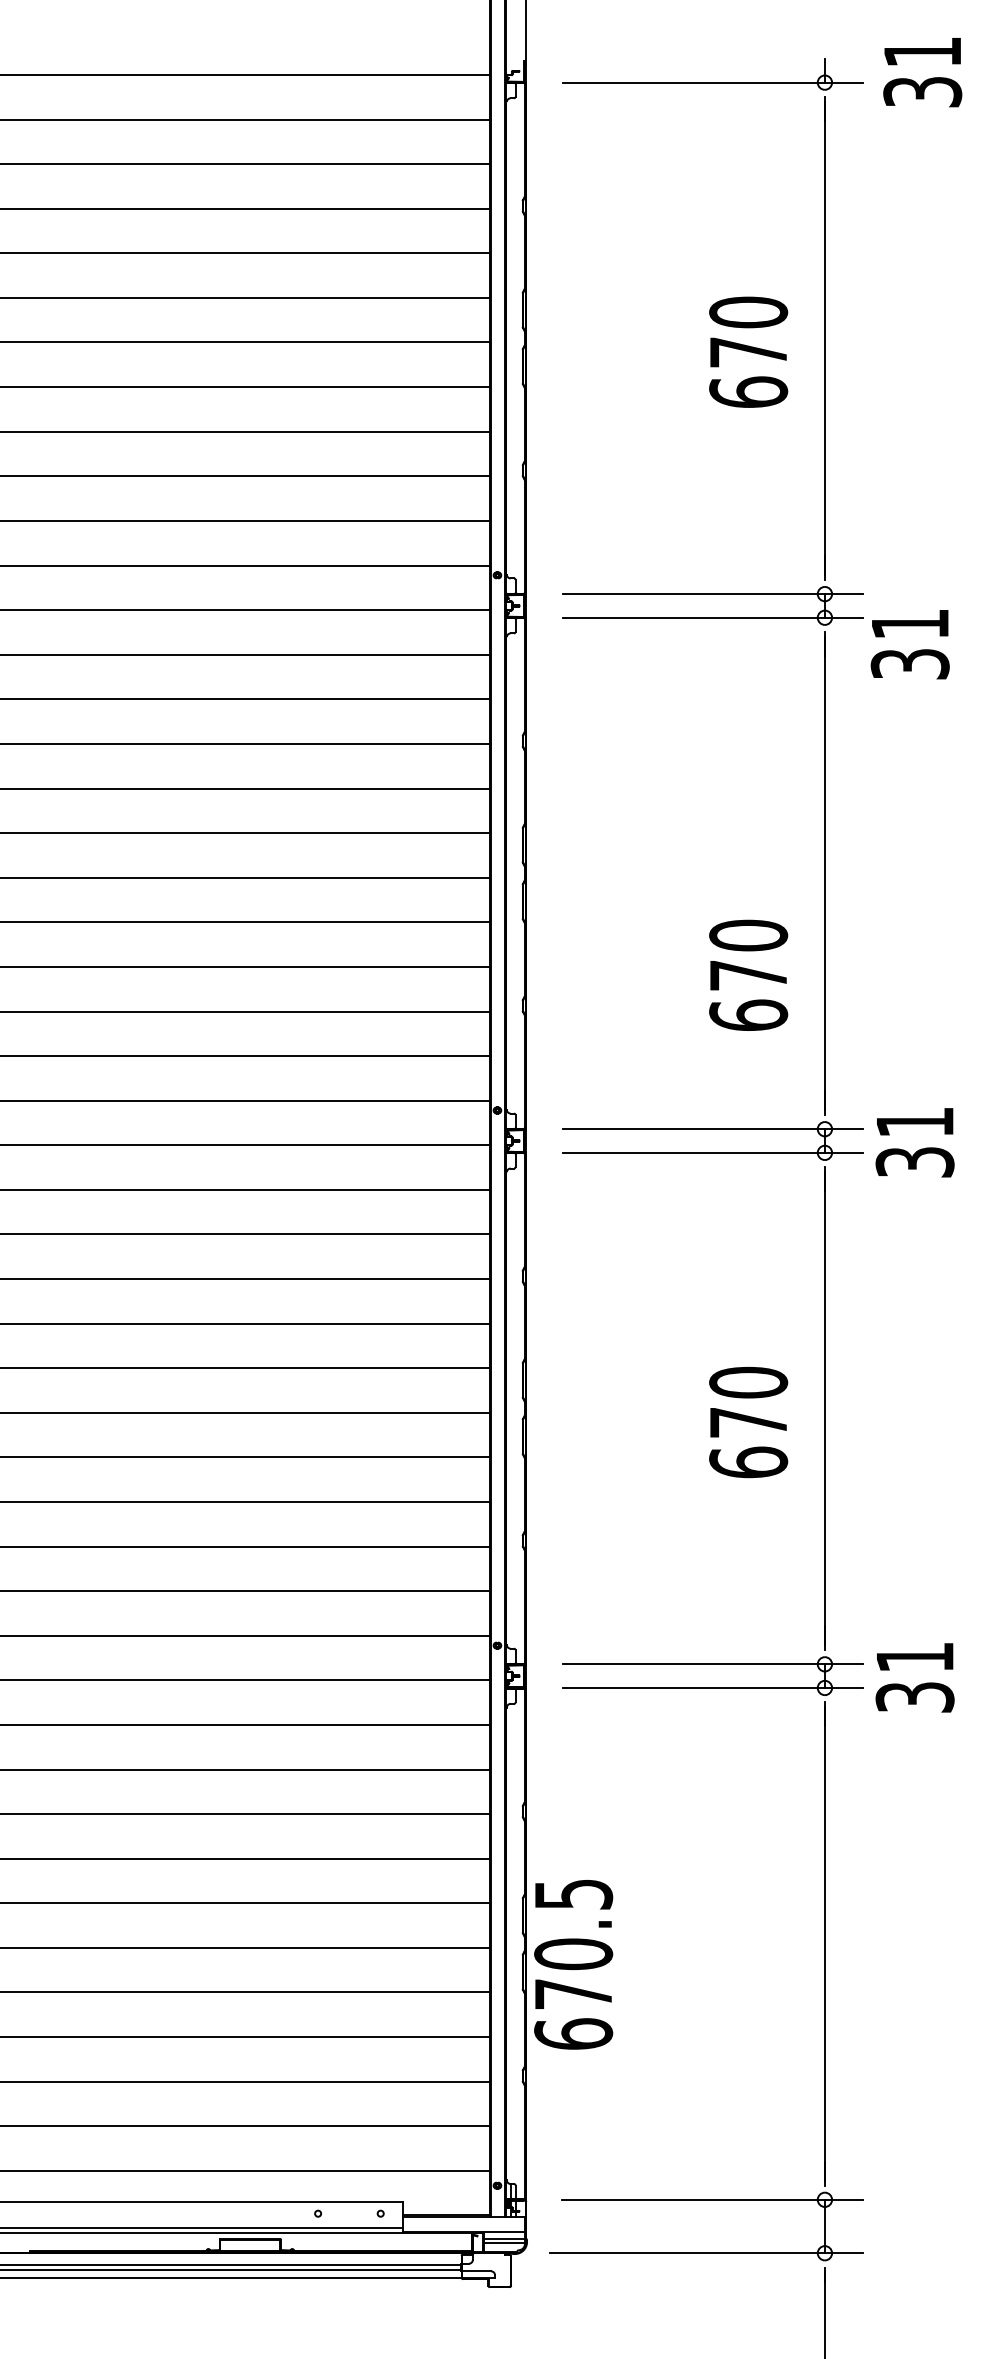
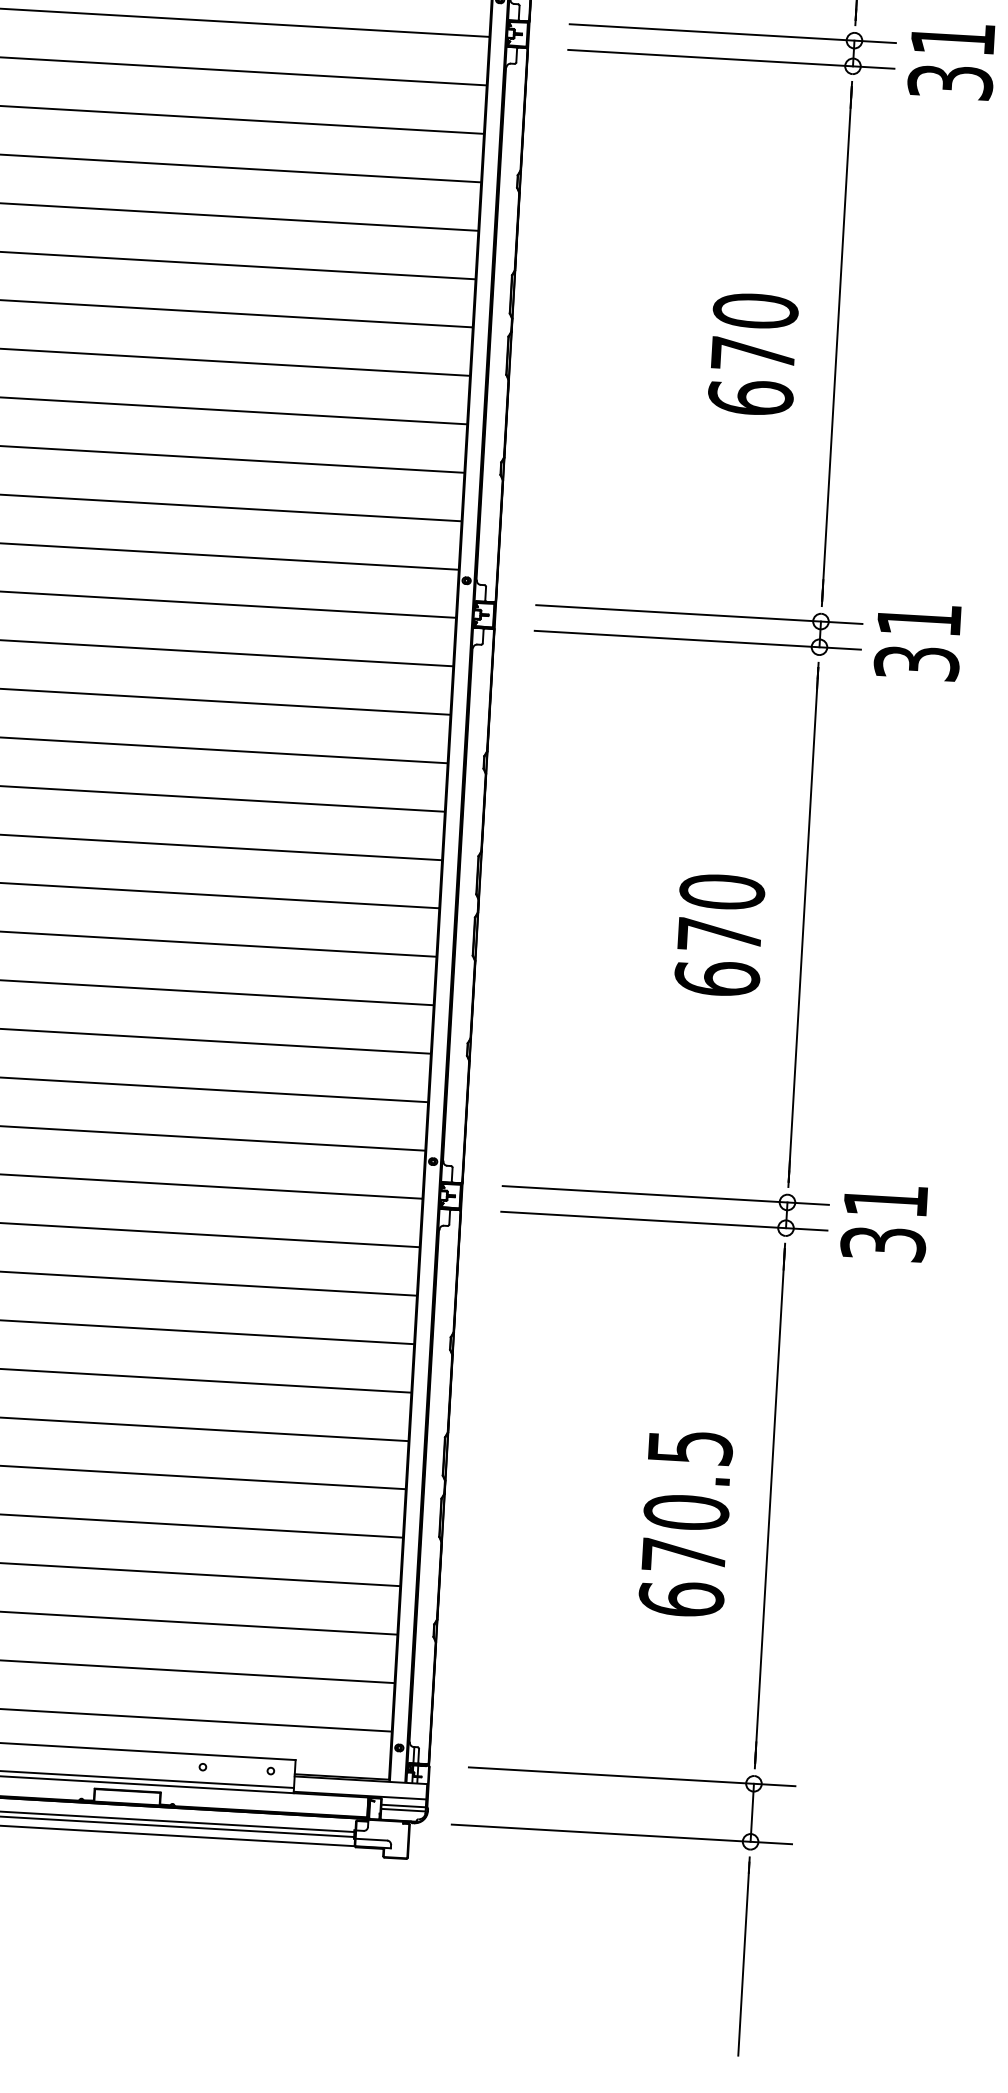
text: (909, 644) -> (950, 60), moved
text: (748, 974) -> (753, 353), moved
text: (573, 1964) -> (685, 1523), moved

